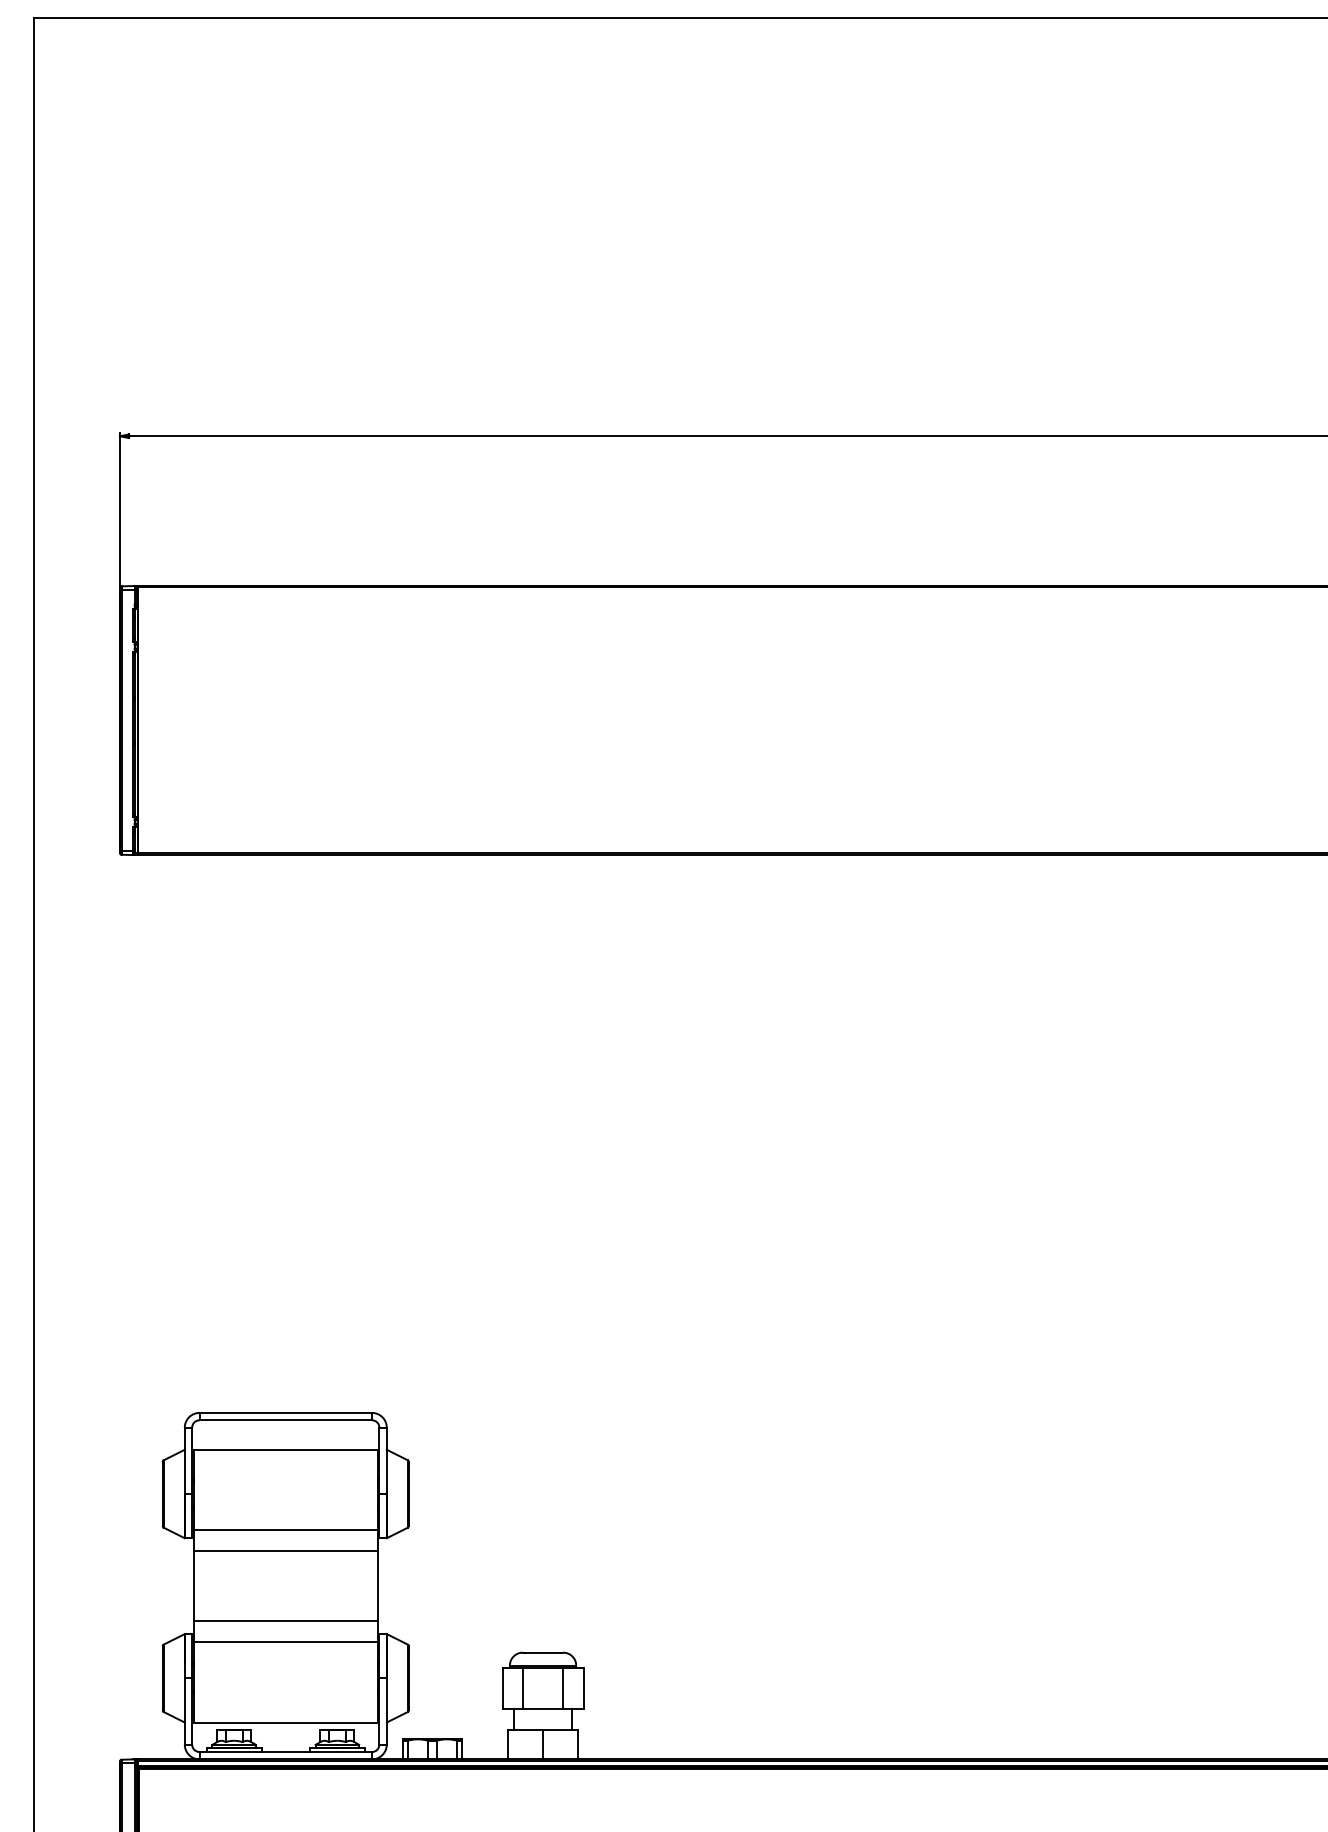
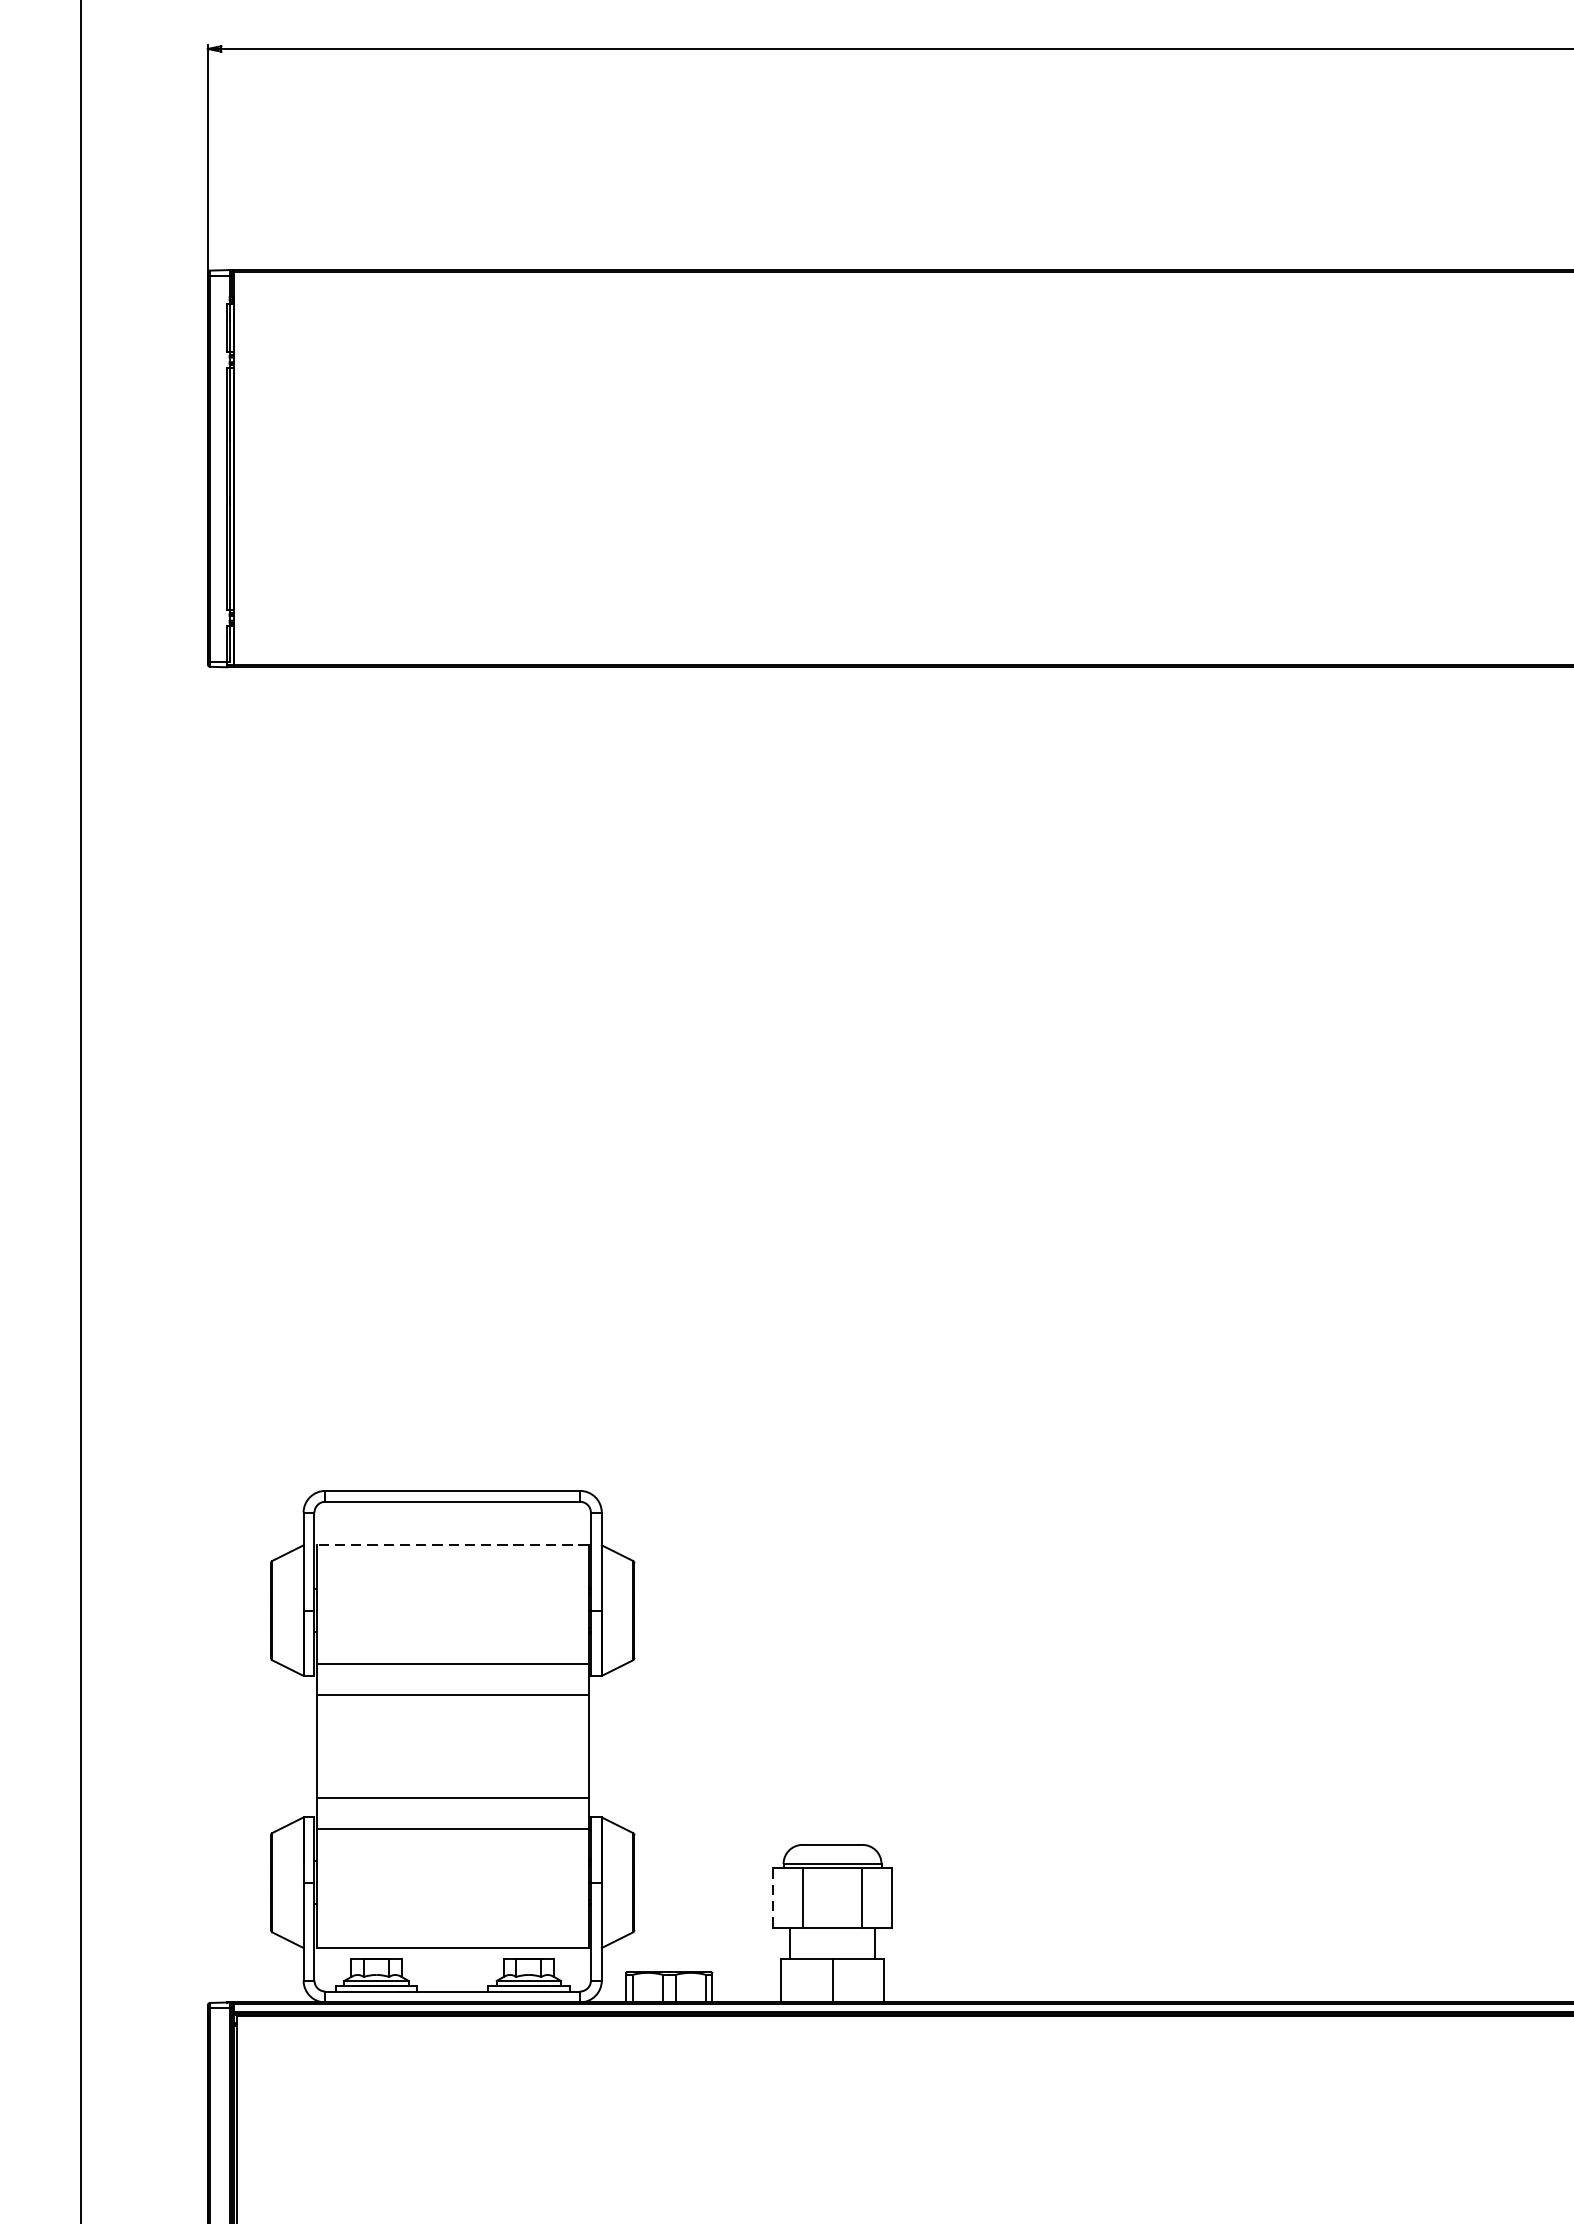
line: (285, 1449) -> (452, 1544), solid -> dashed
line: (502, 1687) -> (772, 1896), solid -> dashed

